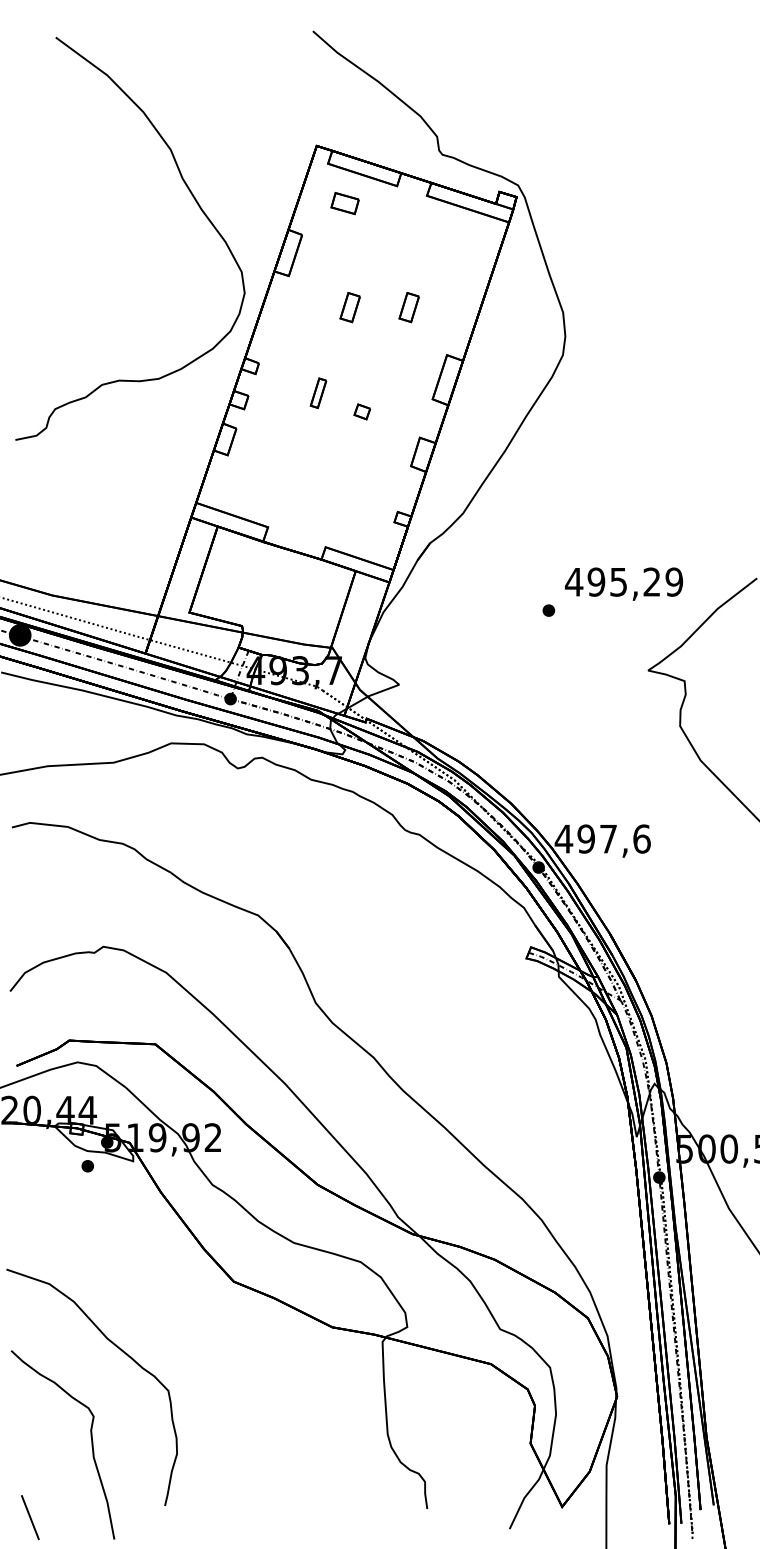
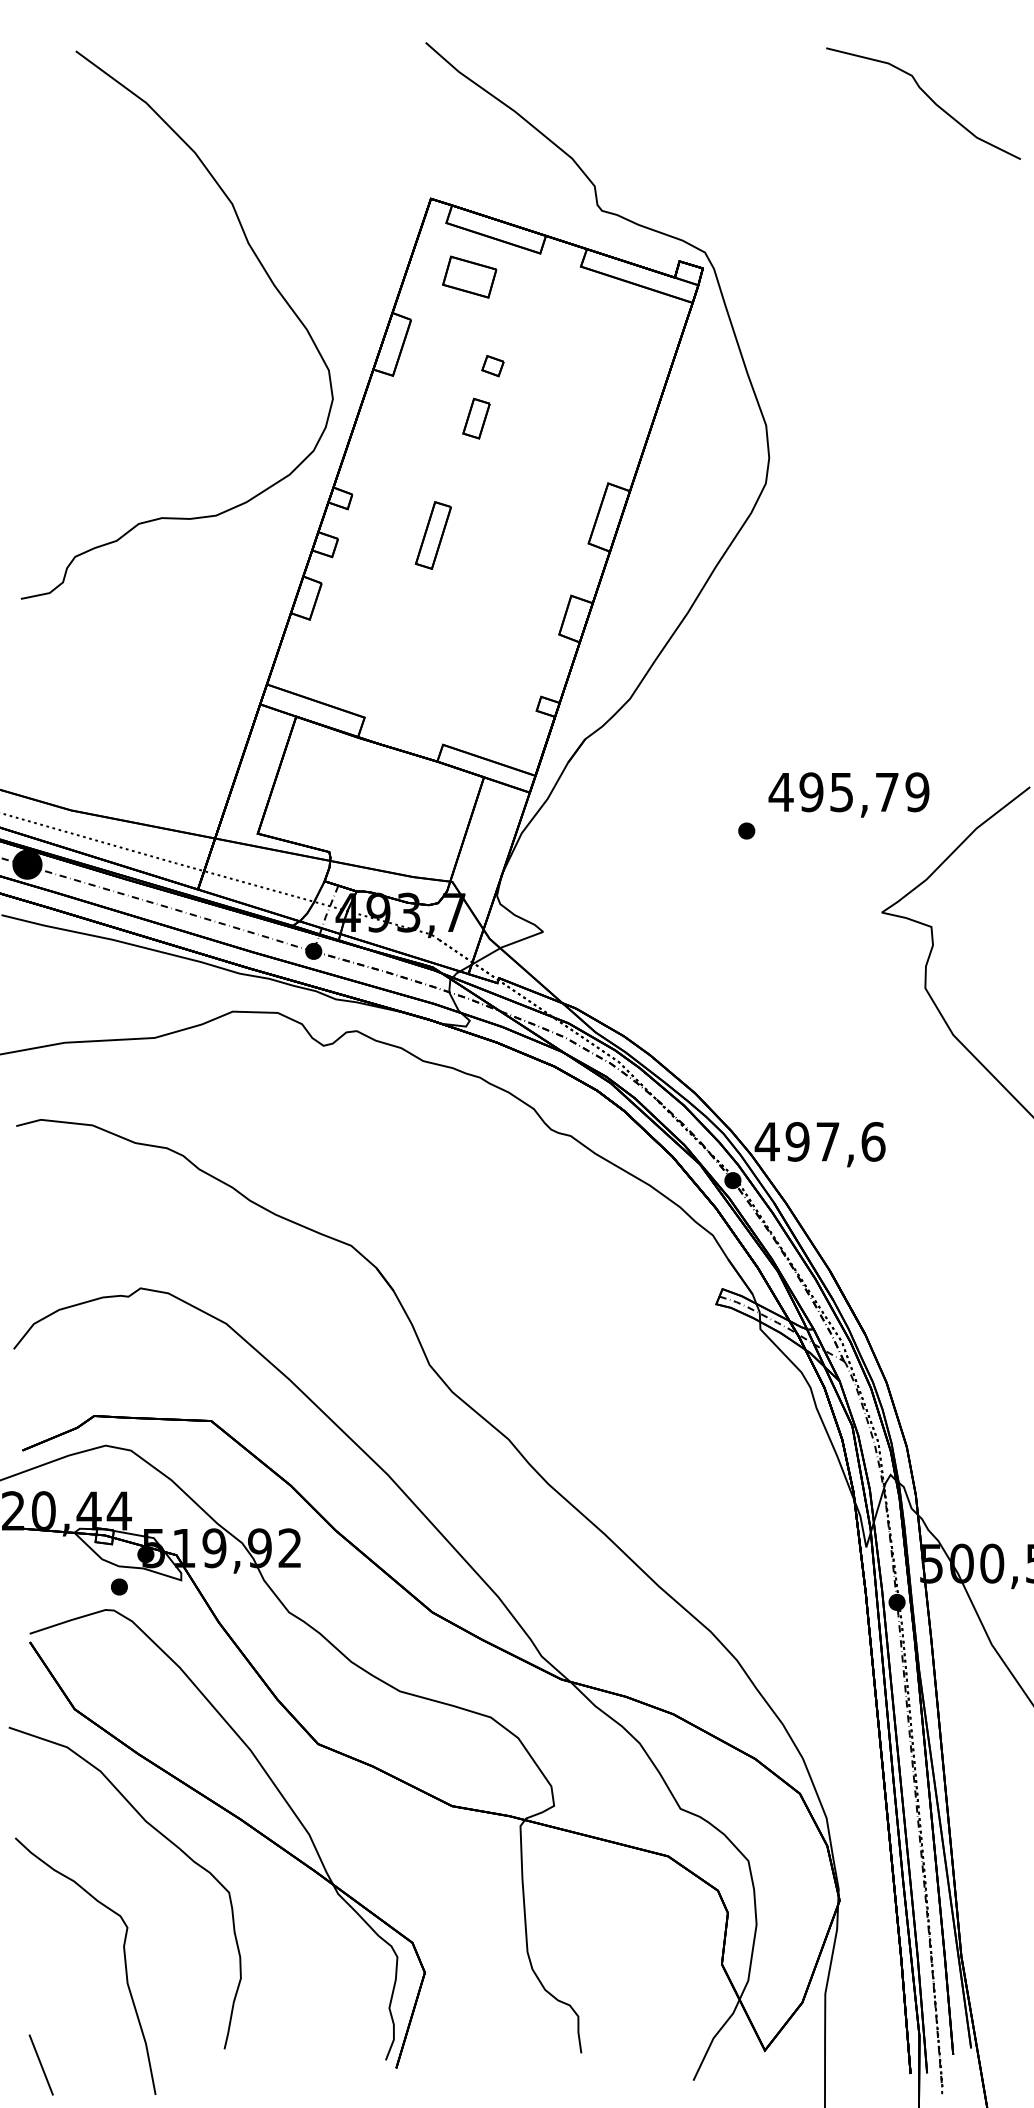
curve: (681, 71) -> (927, 97), added
part: (344, 203) -> (468, 277), size x1.43
part: (408, 307) -> (555, 418), removed
part: (318, 392) -> (433, 534), size x1.67
part: (362, 411) -> (493, 365), moved
text: (651, 581) -> (886, 791), 495,29 -> 495,79
part: (176, 1338) -> (240, 1821), added

